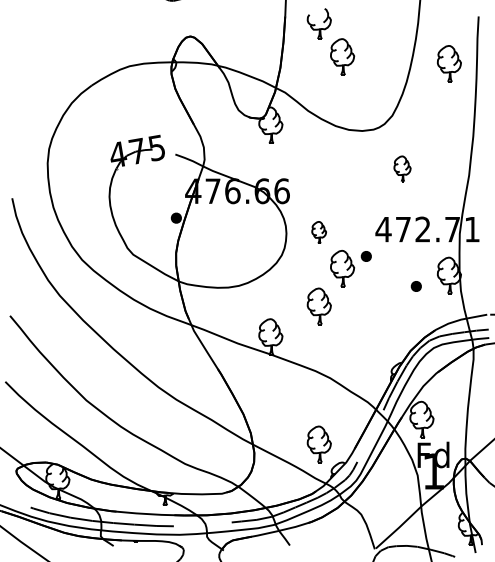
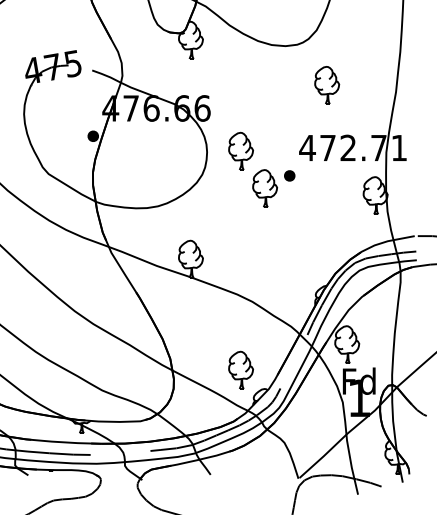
part: (402, 168) -> (327, 84), size x1.43
part: (318, 232) -> (240, 151), size x1.67
part: (415, 286) -> (340, 206), removed
part: (318, 306) -> (240, 227), removed

